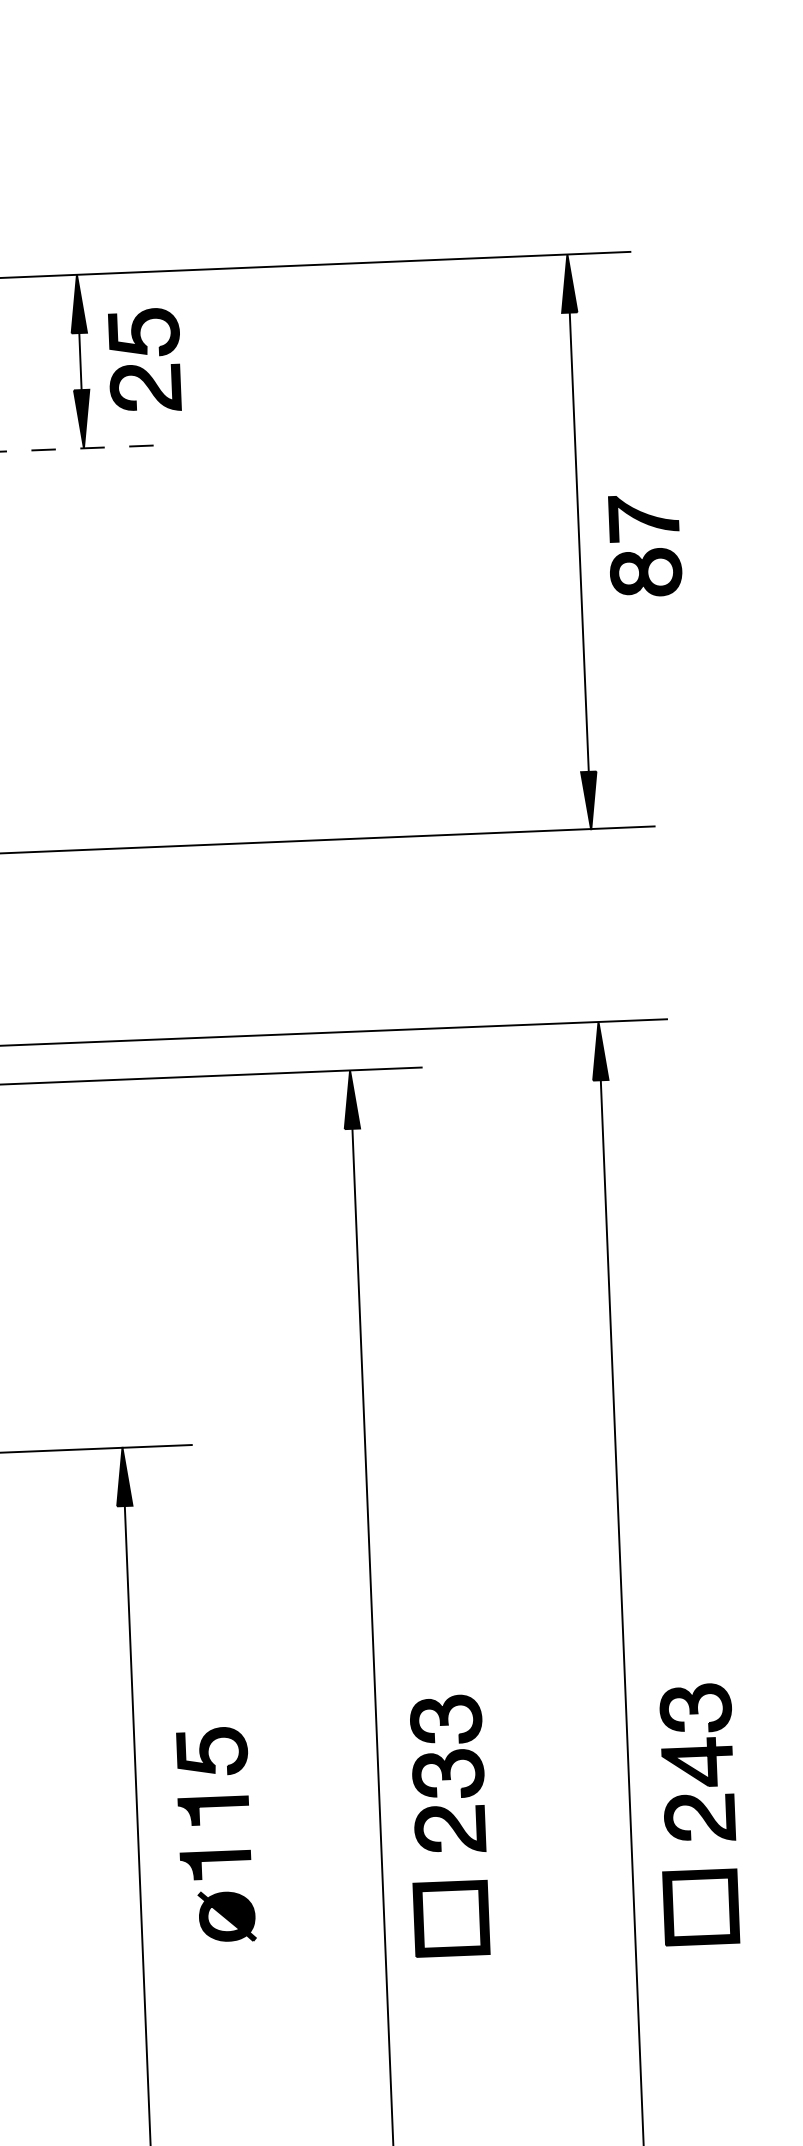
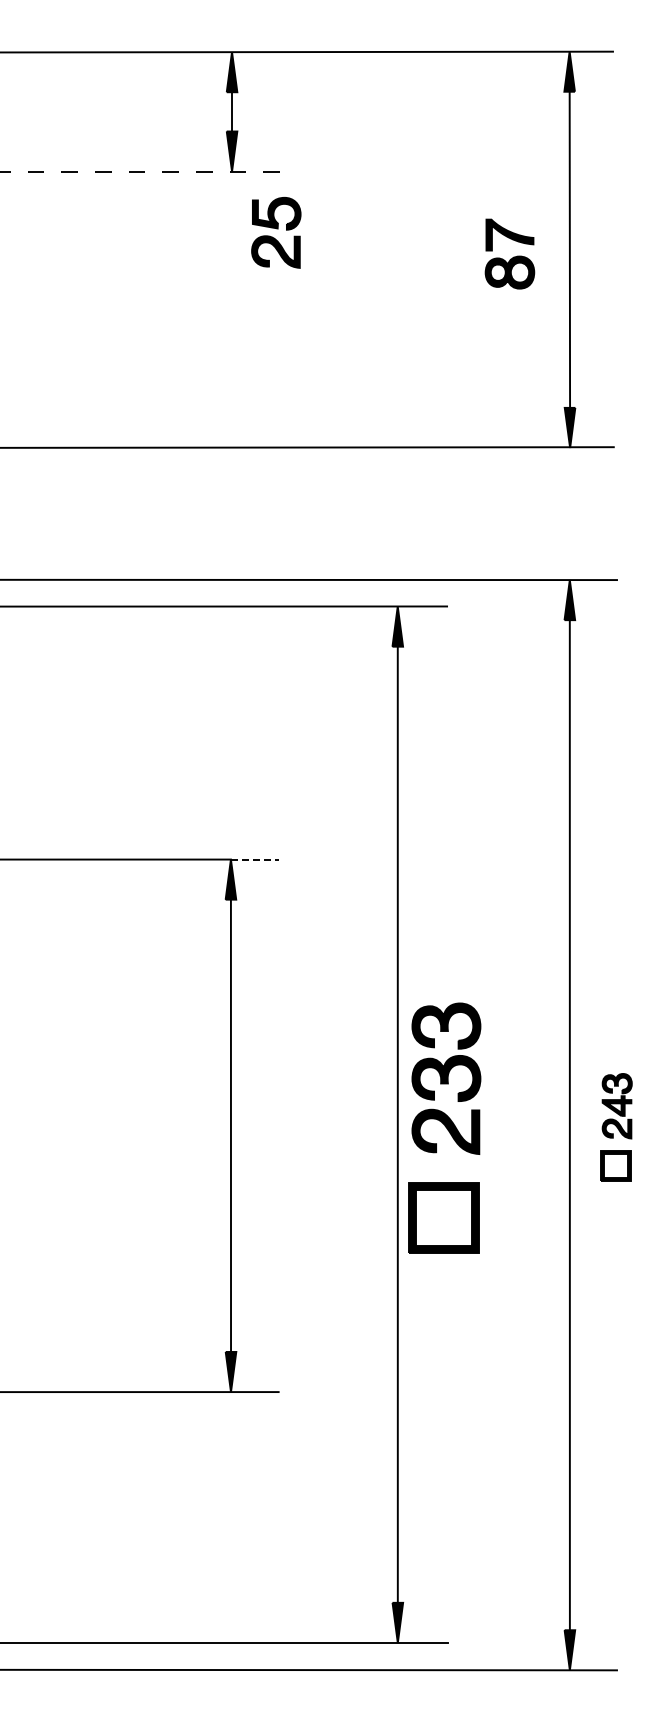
part: (145, 359) -> (276, 232), moved
part: (644, 544) -> (509, 253), moved
line: (156, 1446) -> (254, 859), solid -> dashed
part: (698, 1814) -> (616, 1127), size x0.6
part: (448, 1826) -> (444, 1128), size x1.4
part: (215, 1851) -> (283, 1139), removed

